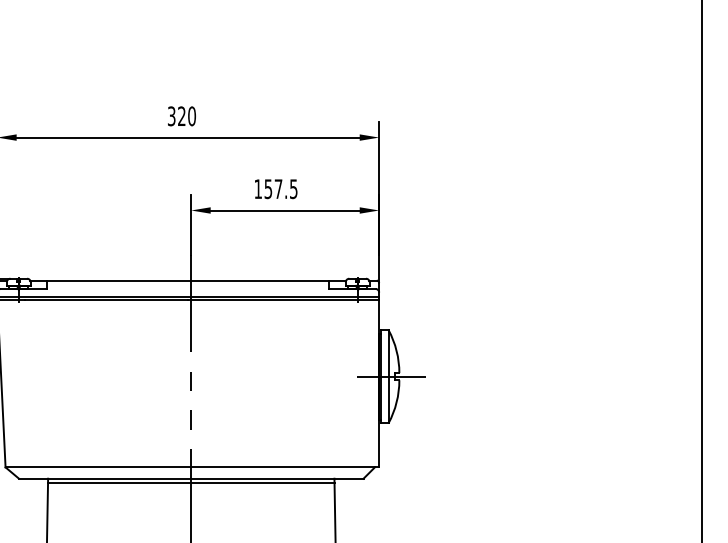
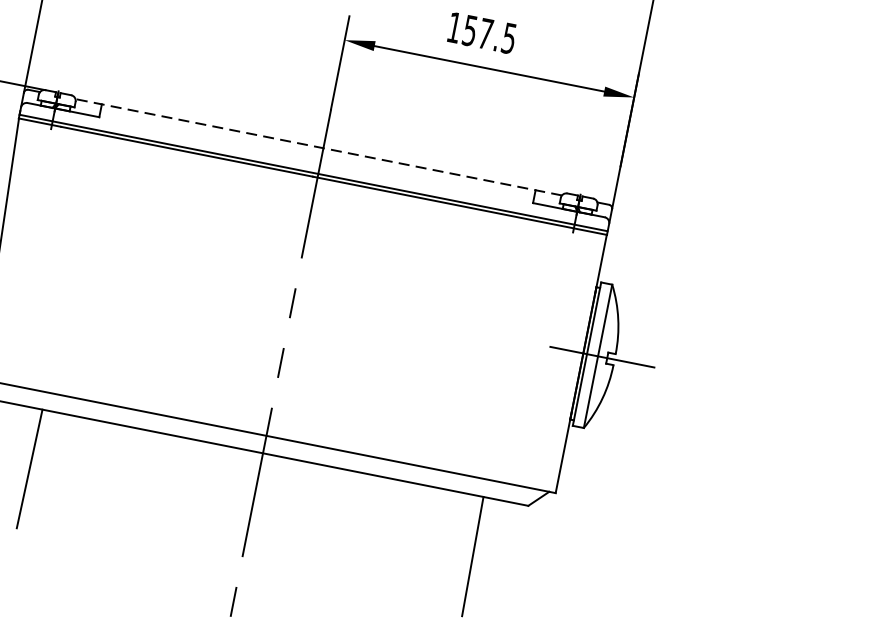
line: (188, 280) -> (319, 147), solid -> dashed
line: (191, 483) -> (261, 460), removed

